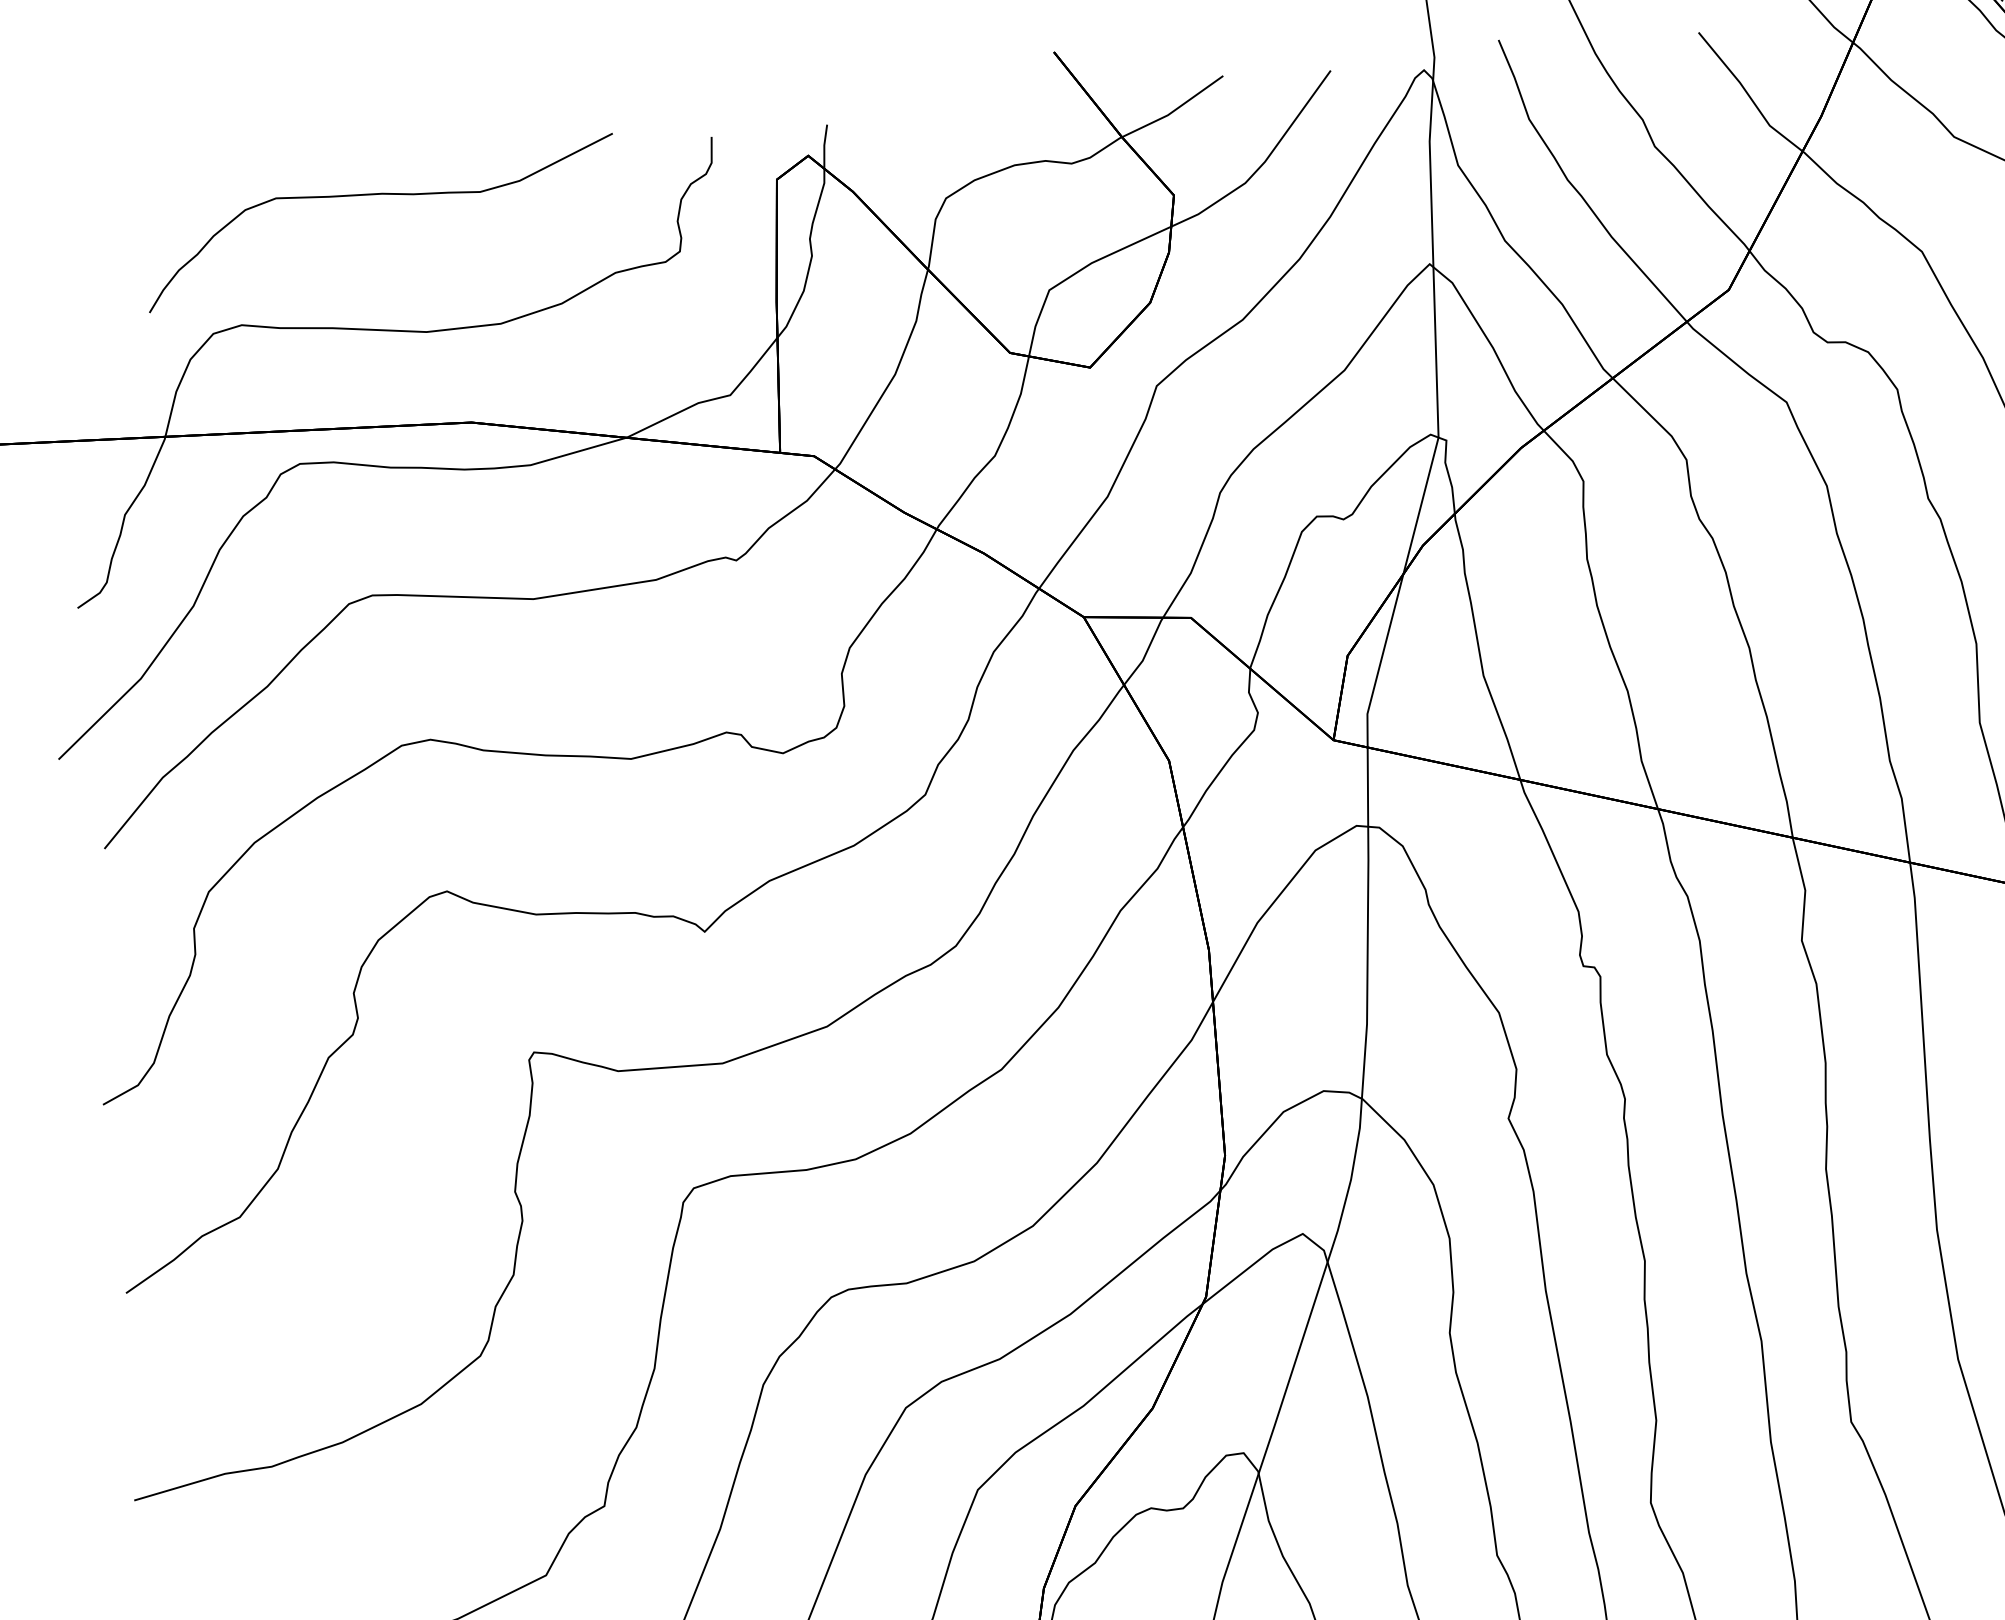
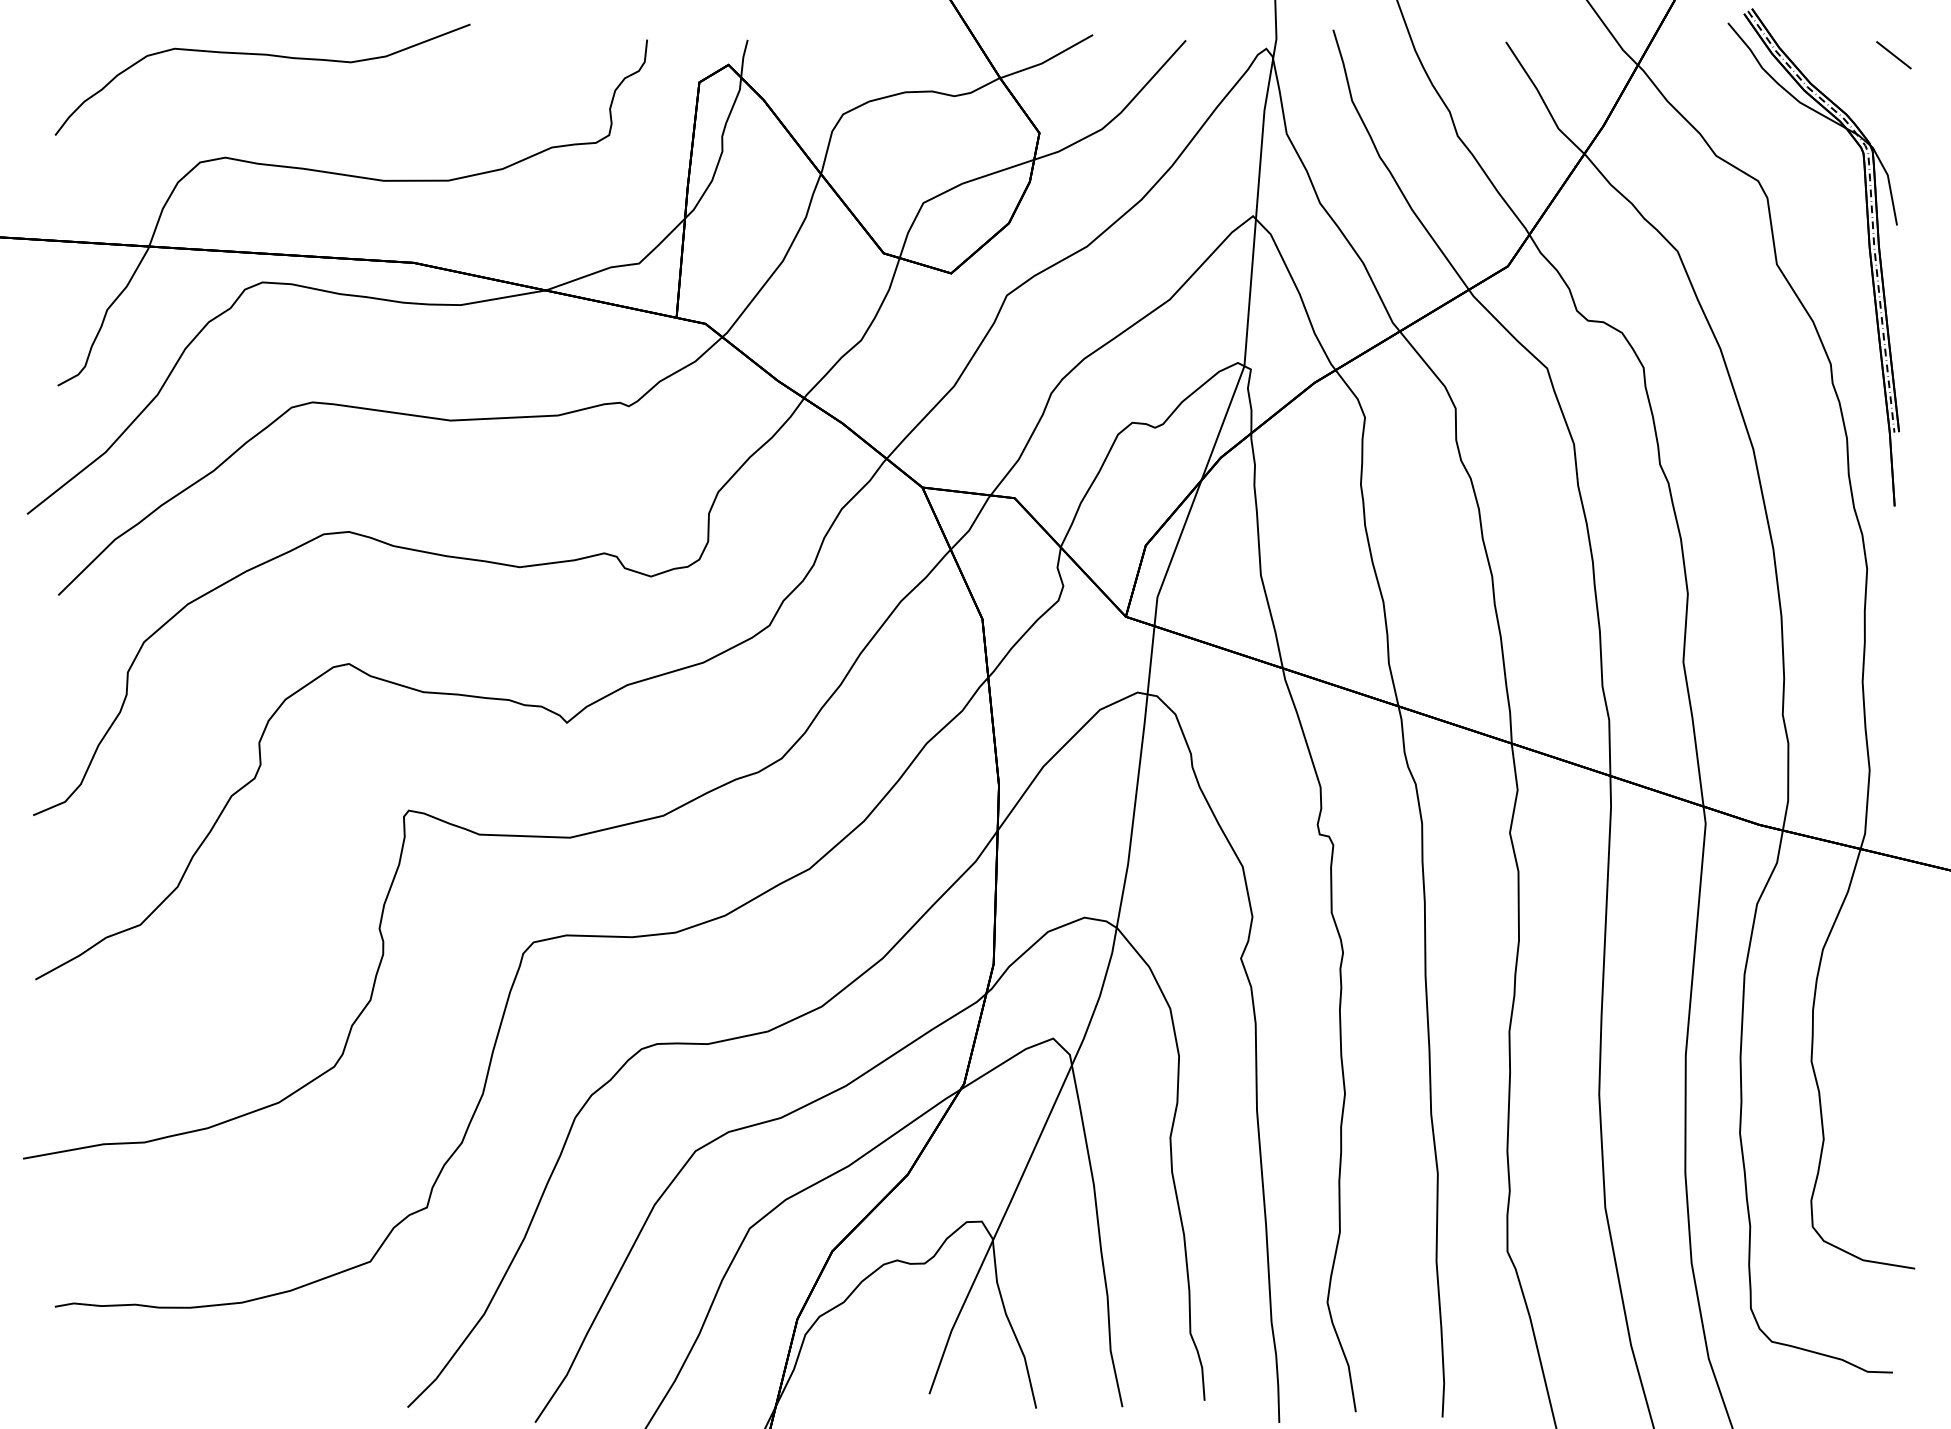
curve: (377, 195) -> (262, 55), moved

